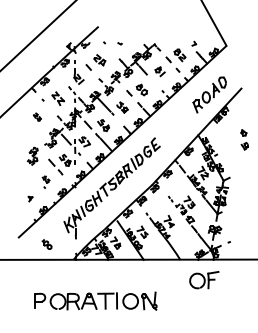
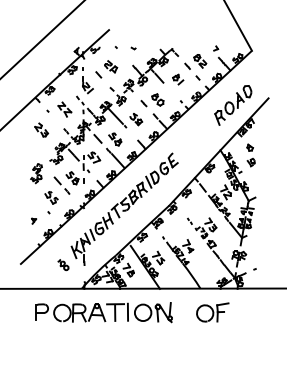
part: (37, 116) -> (41, 129), size x1.67
part: (244, 139) -> (250, 154), moved
part: (45, 181) -> (50, 201), size x1.67
part: (46, 244) -> (62, 265), moved
part: (204, 280) -> (213, 312), moved
part: (95, 300) -> (104, 311), moved

